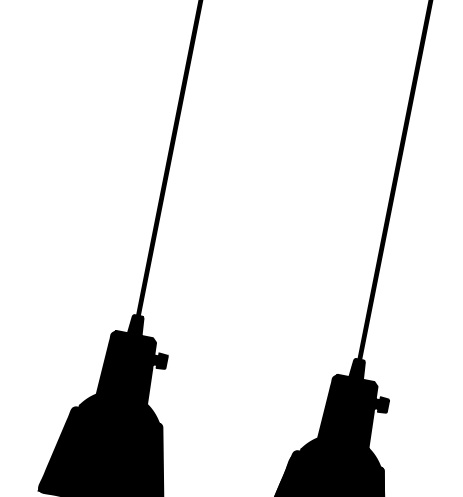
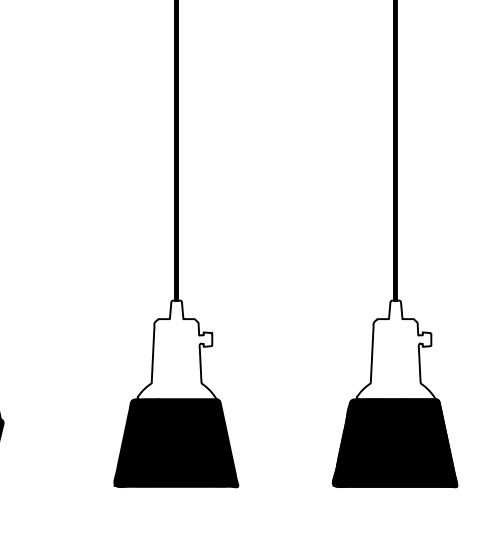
fill: (128, 365) -> (176, 349), removed
fill: (349, 409) -> (395, 349), removed

